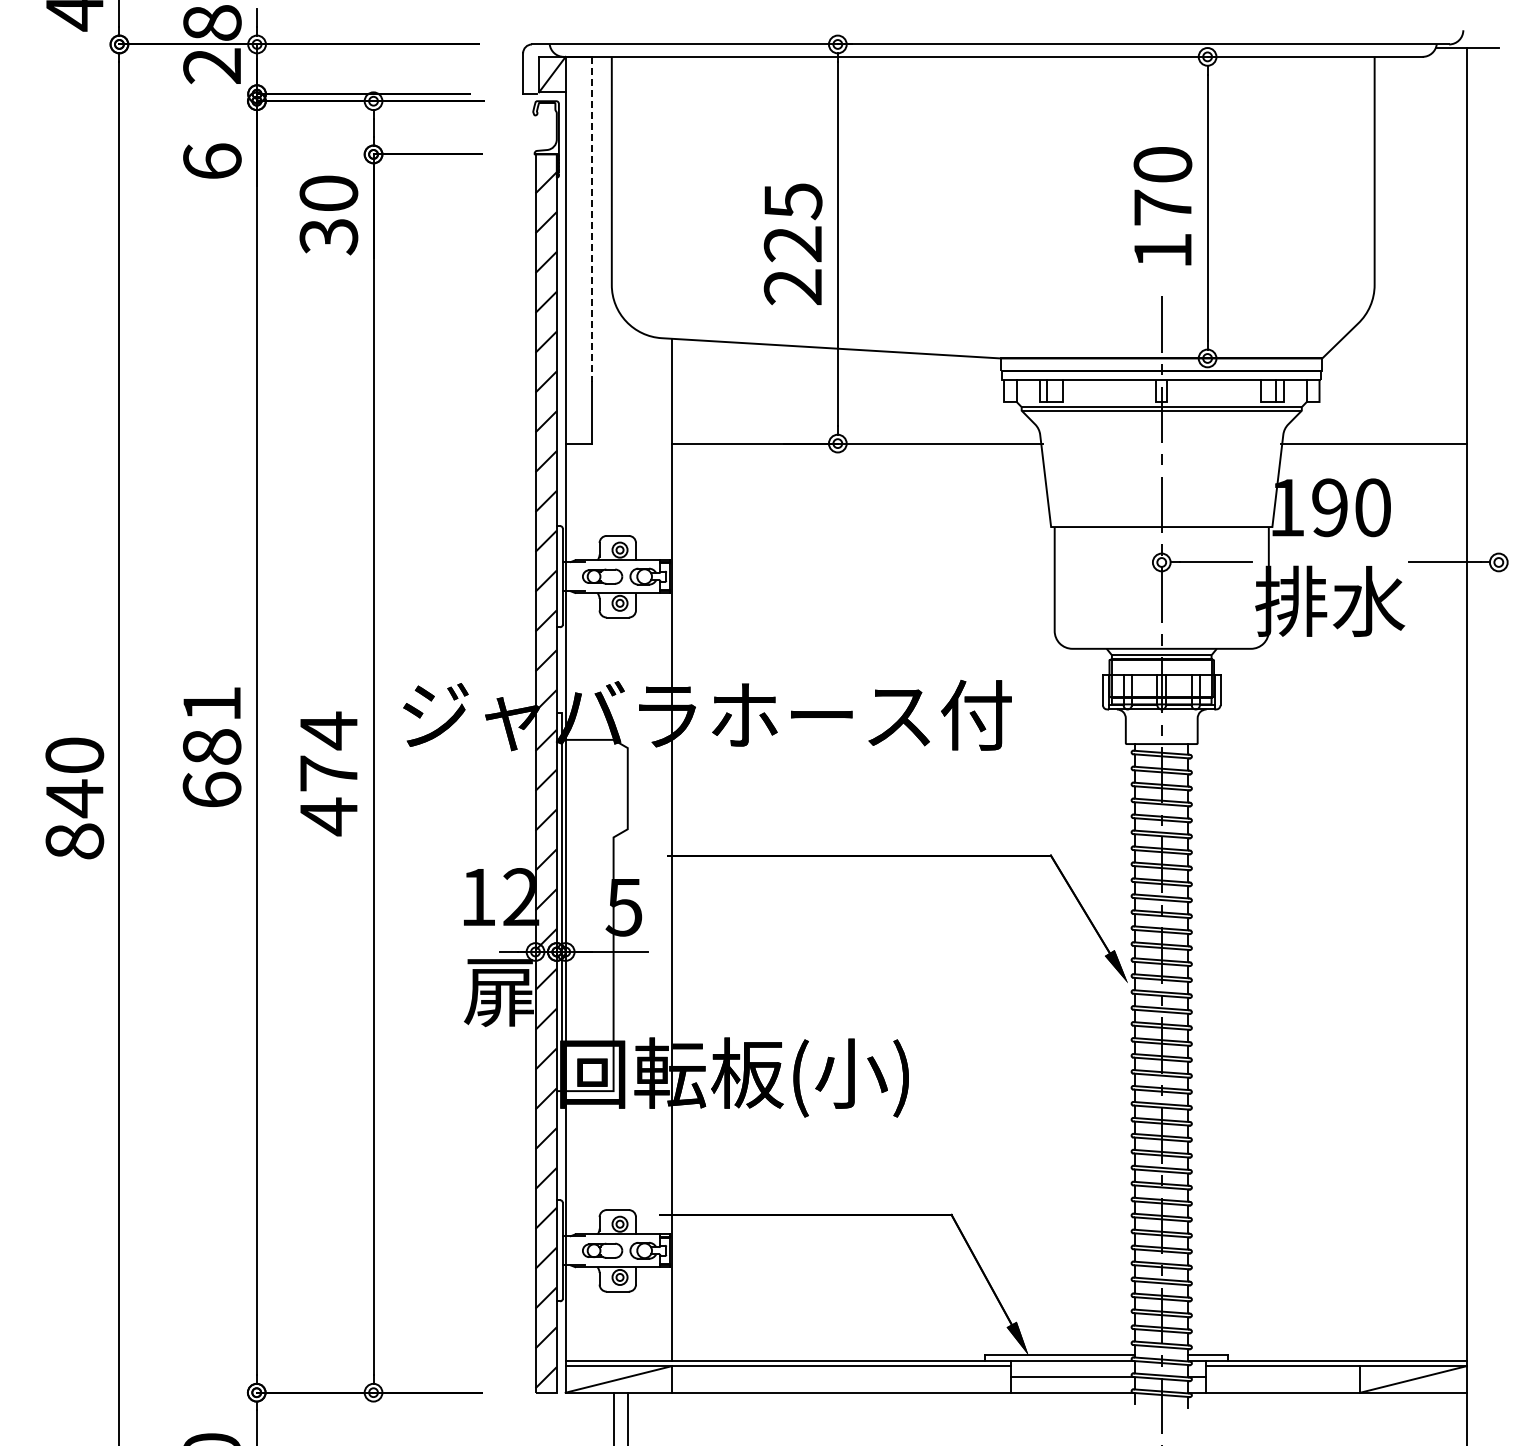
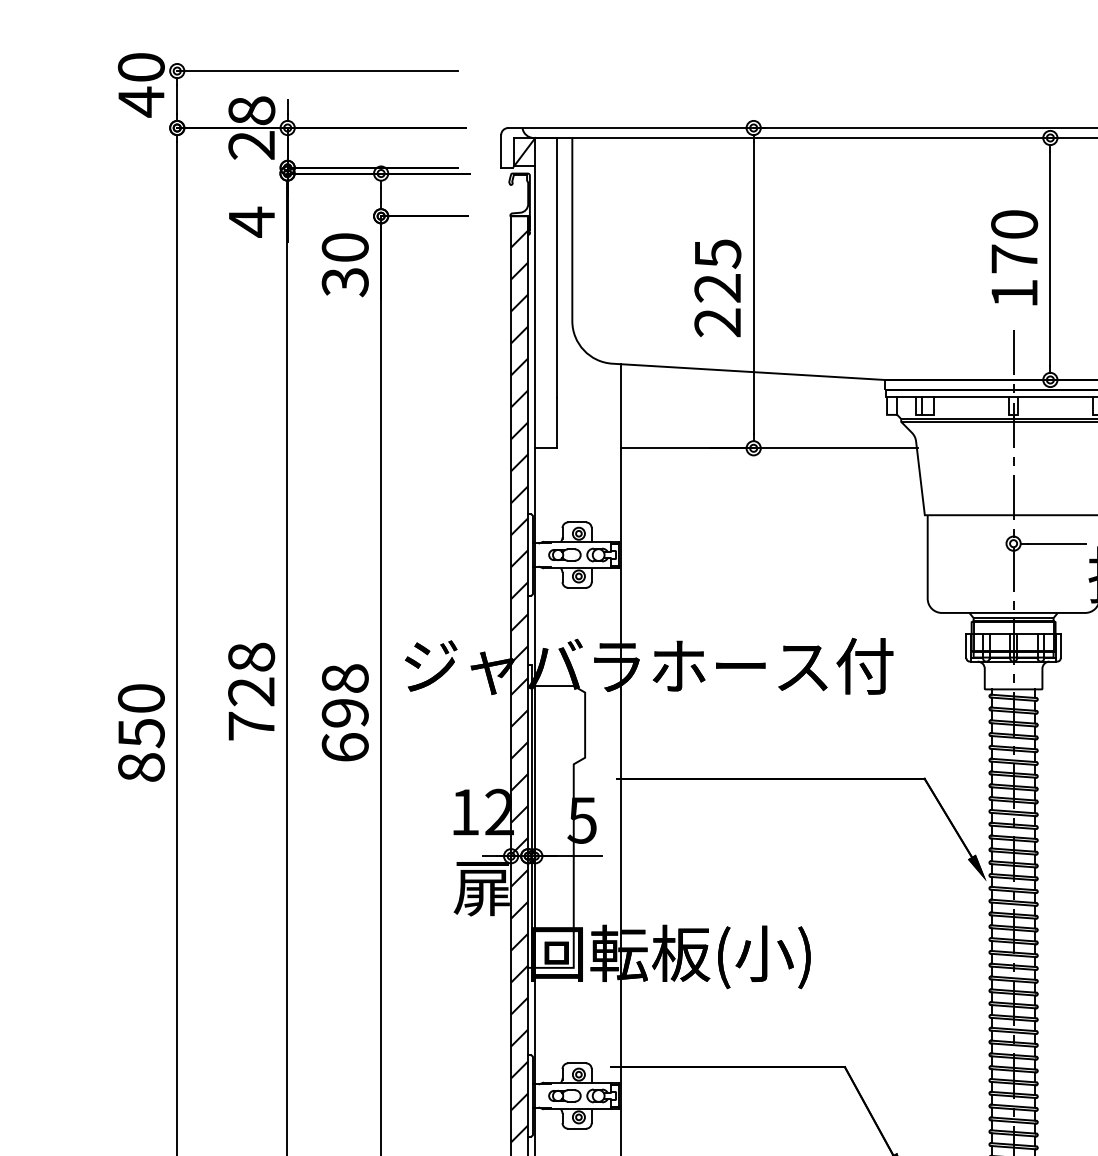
text: (212, 161) -> (251, 221), 6 -> 4
line: (592, 219) -> (556, 268), dashed -> solid
text: (211, 746) -> (251, 691), 681 -> 728
text: (328, 773) -> (344, 712), 474 -> 698
text: (75, 798) -> (141, 733), 840 -> 850

